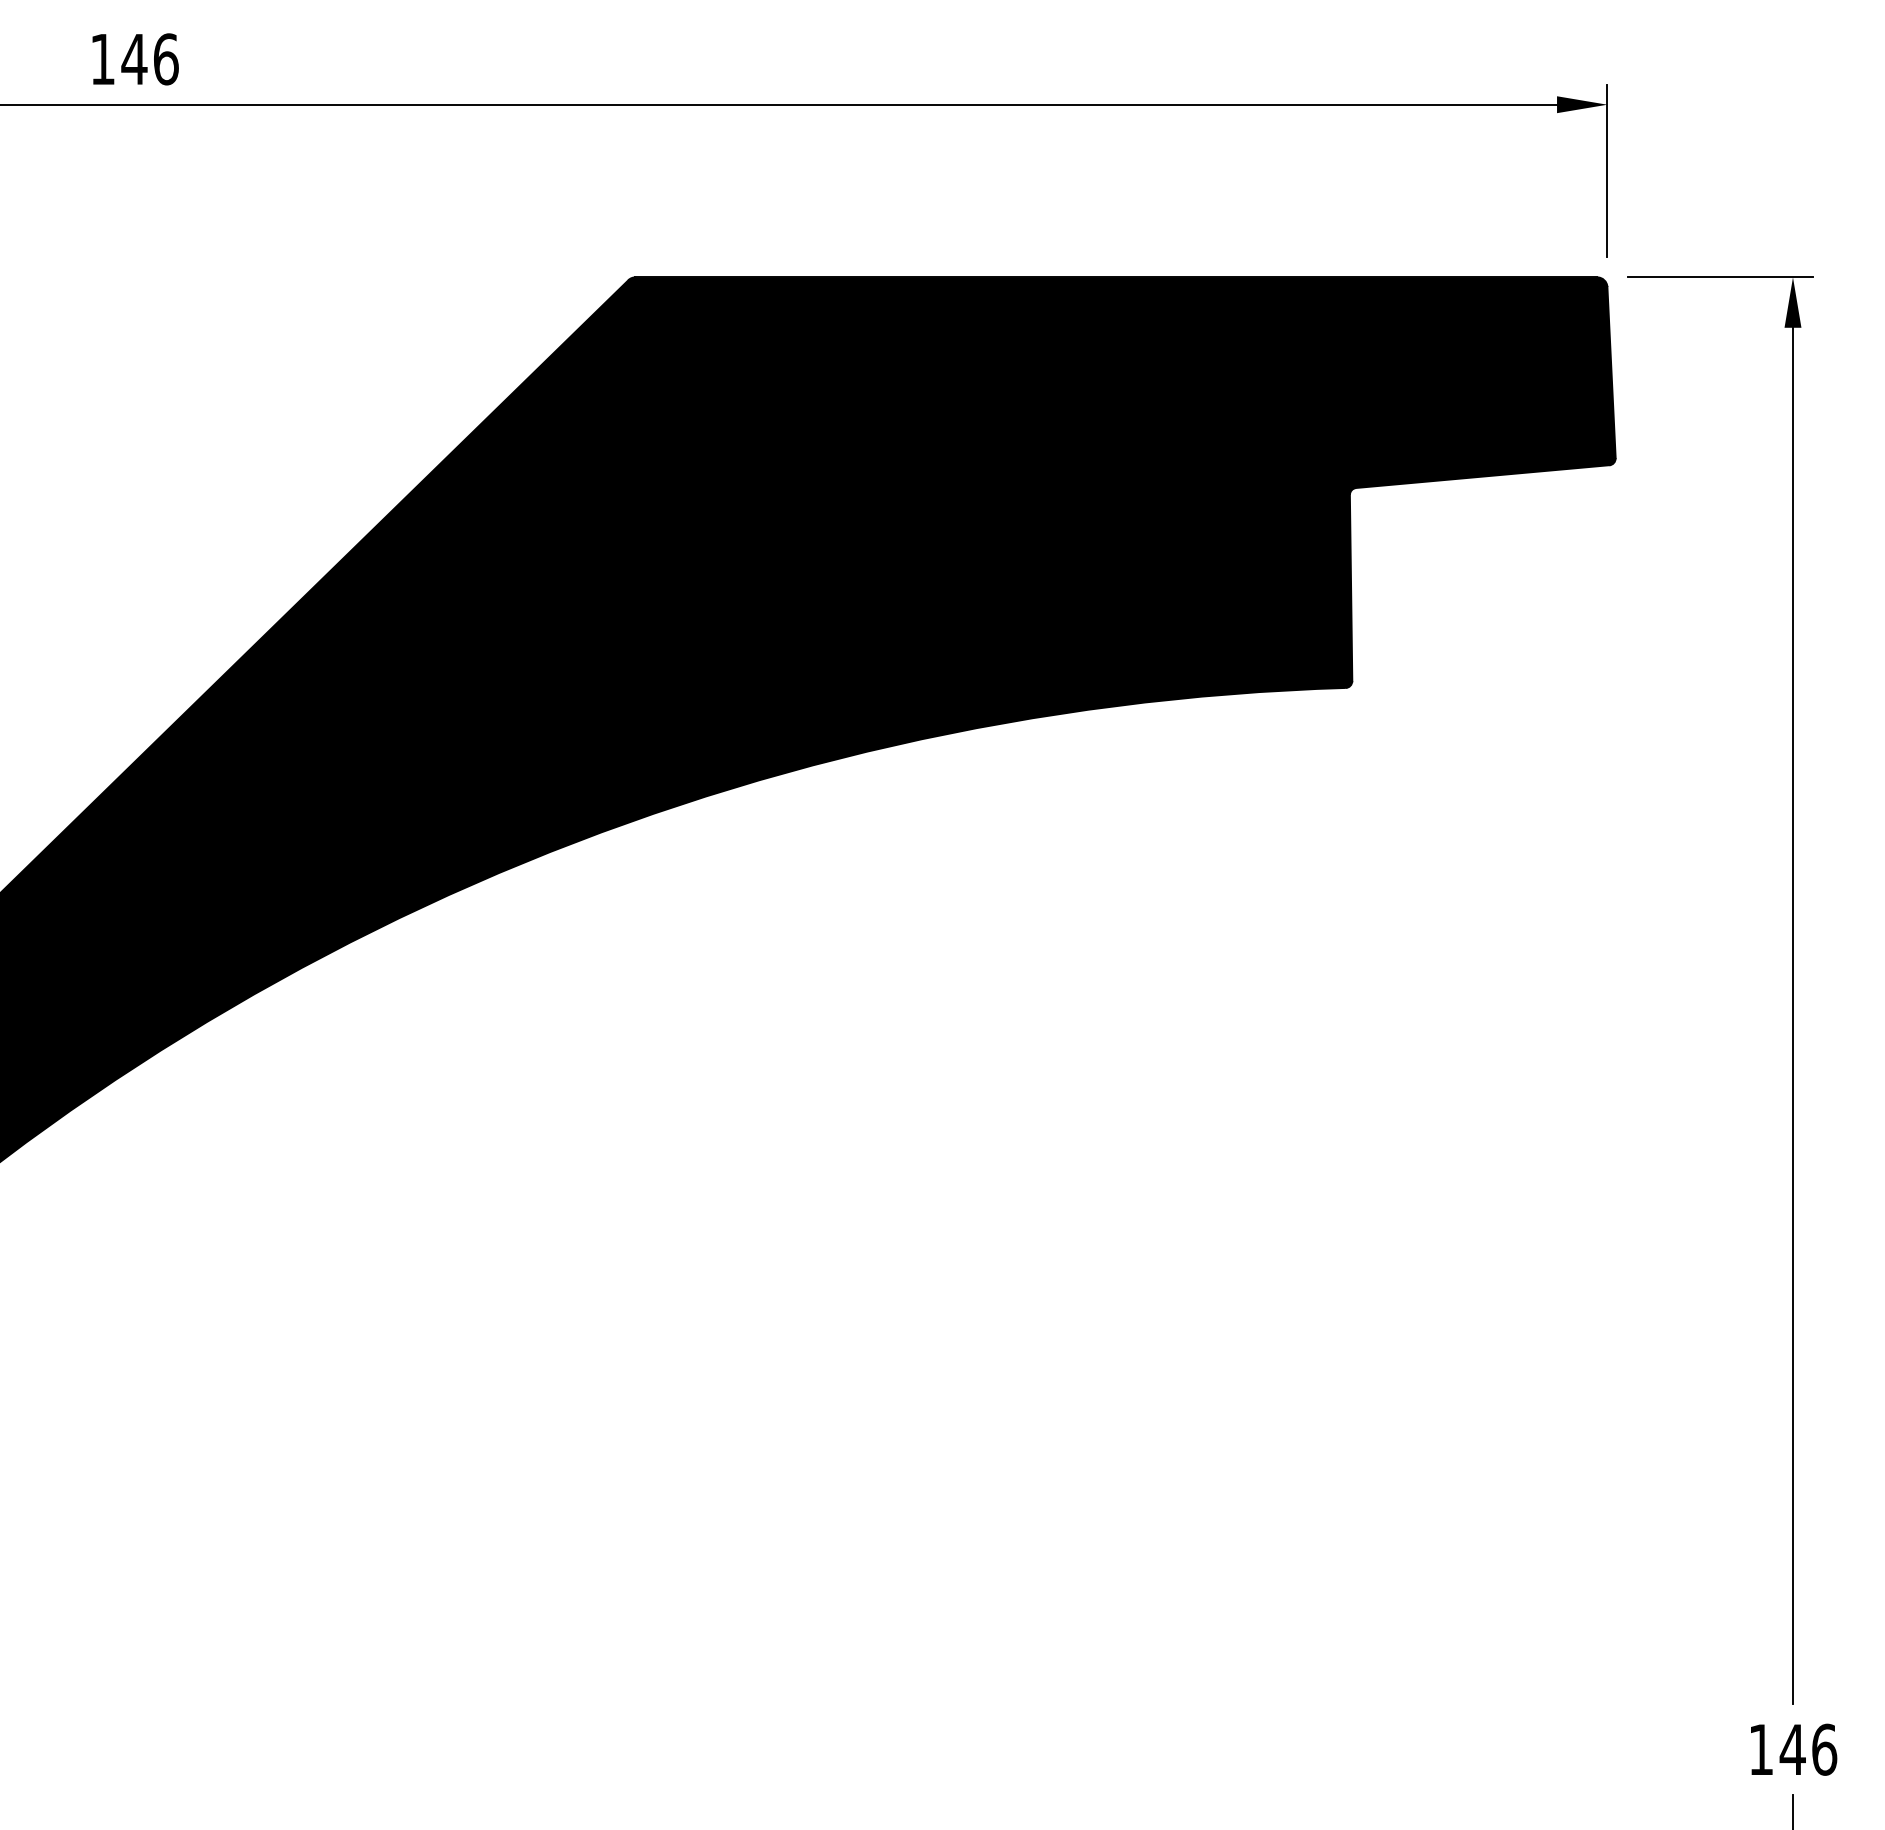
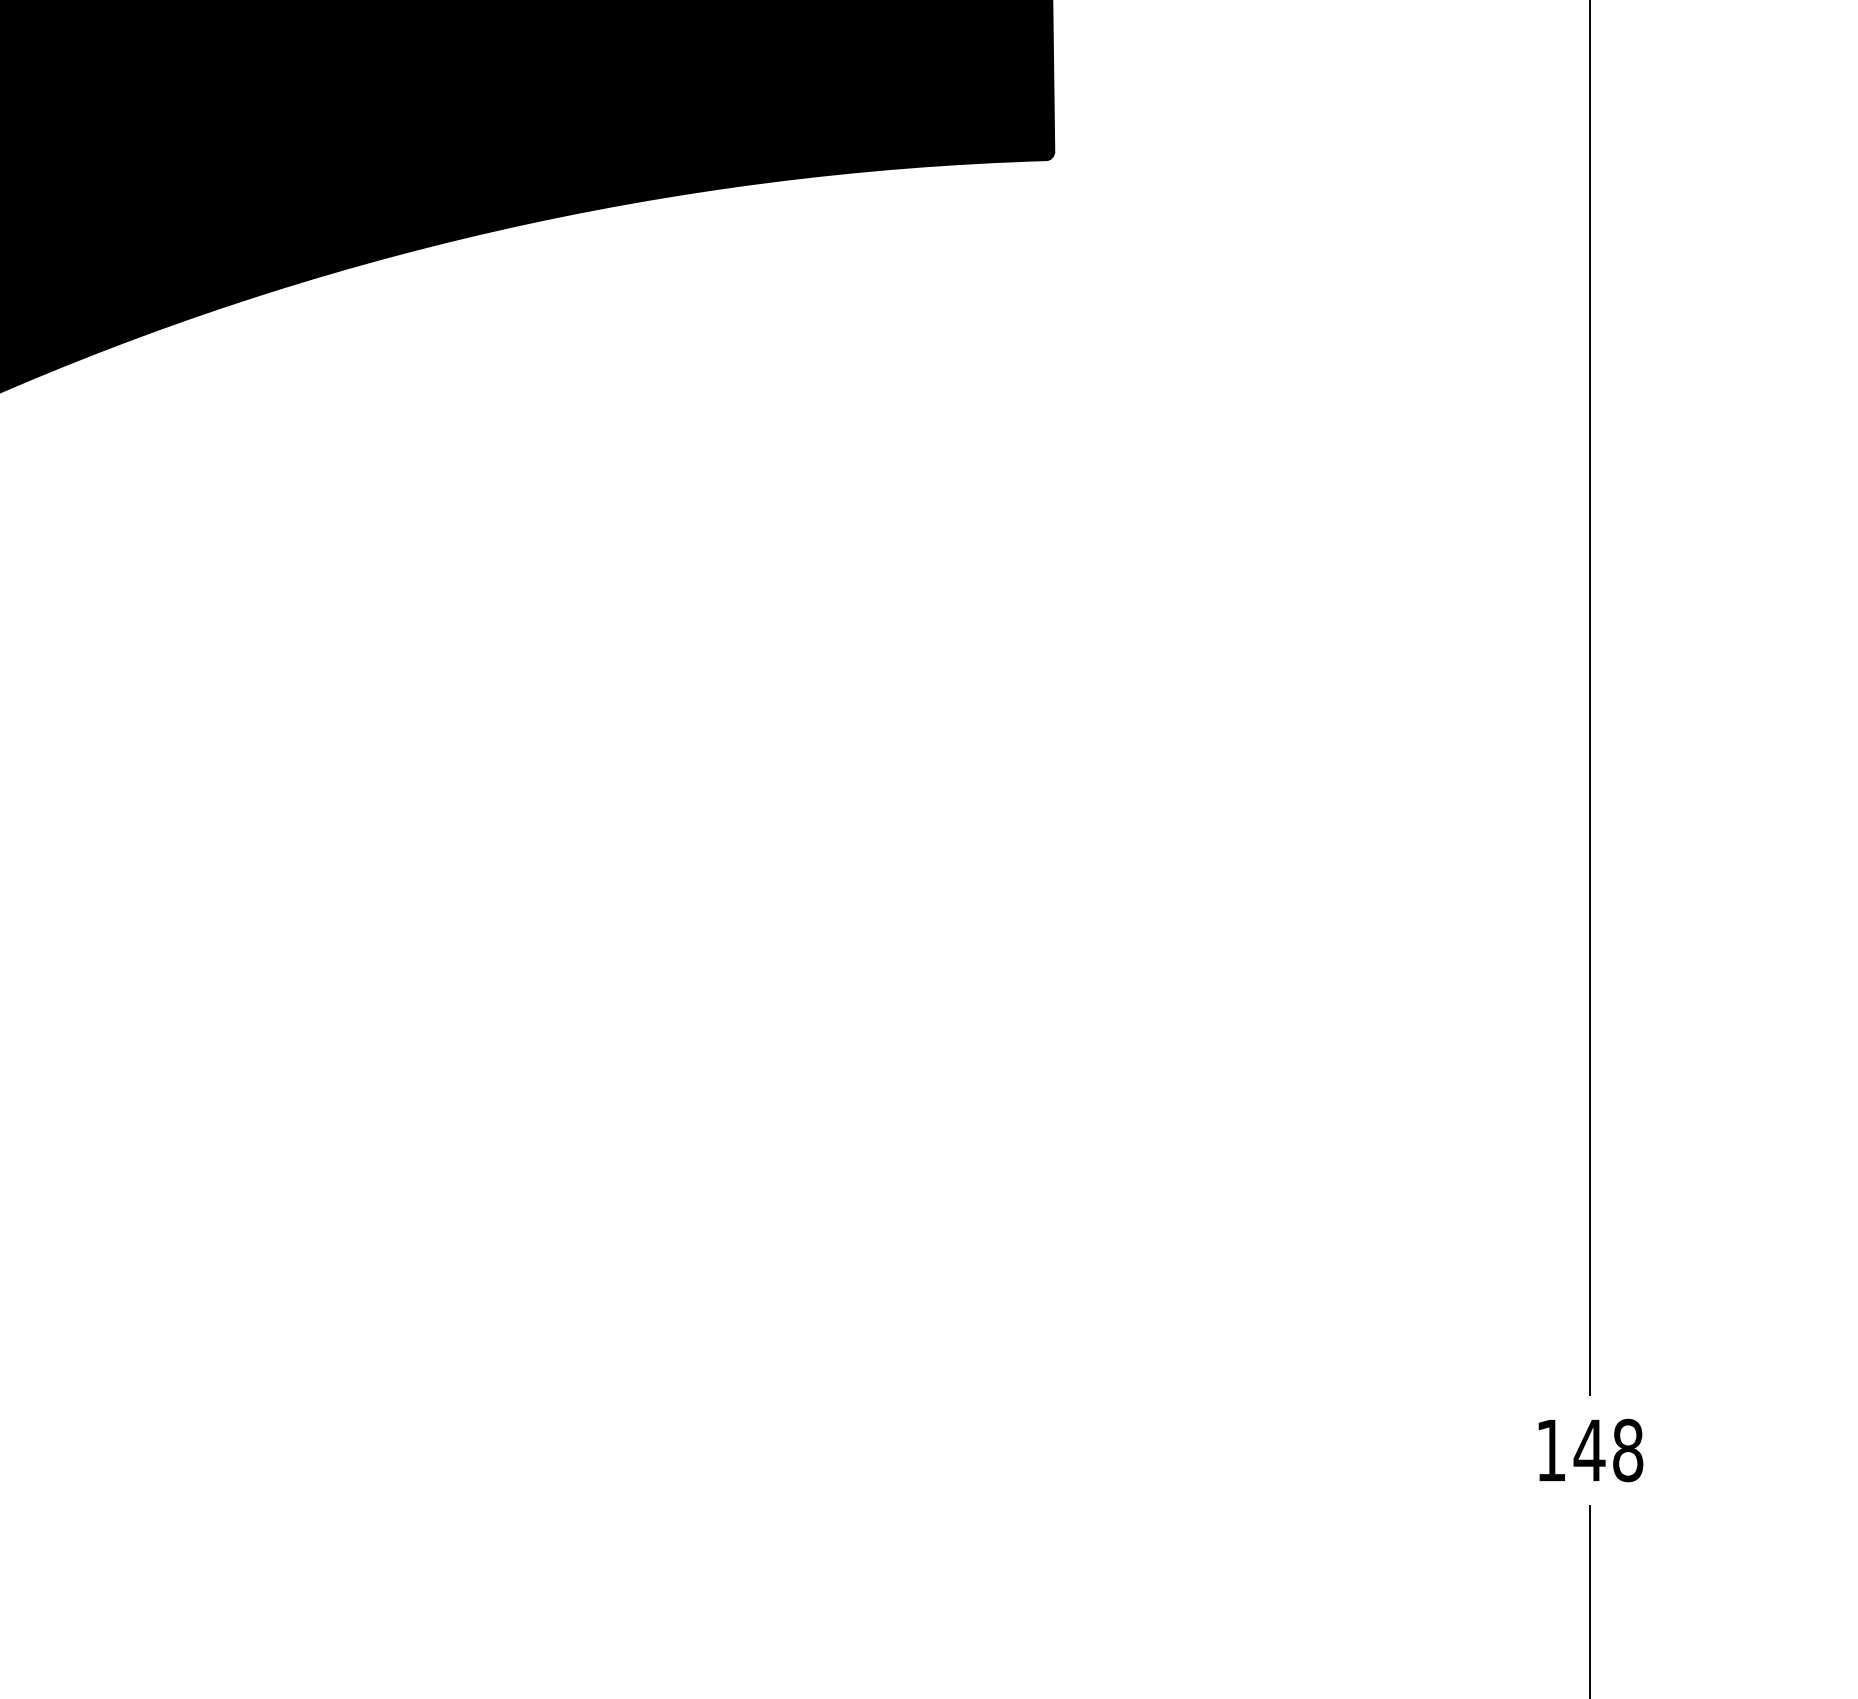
text: (1824, 1749) -> (1628, 1450), 146 -> 148

